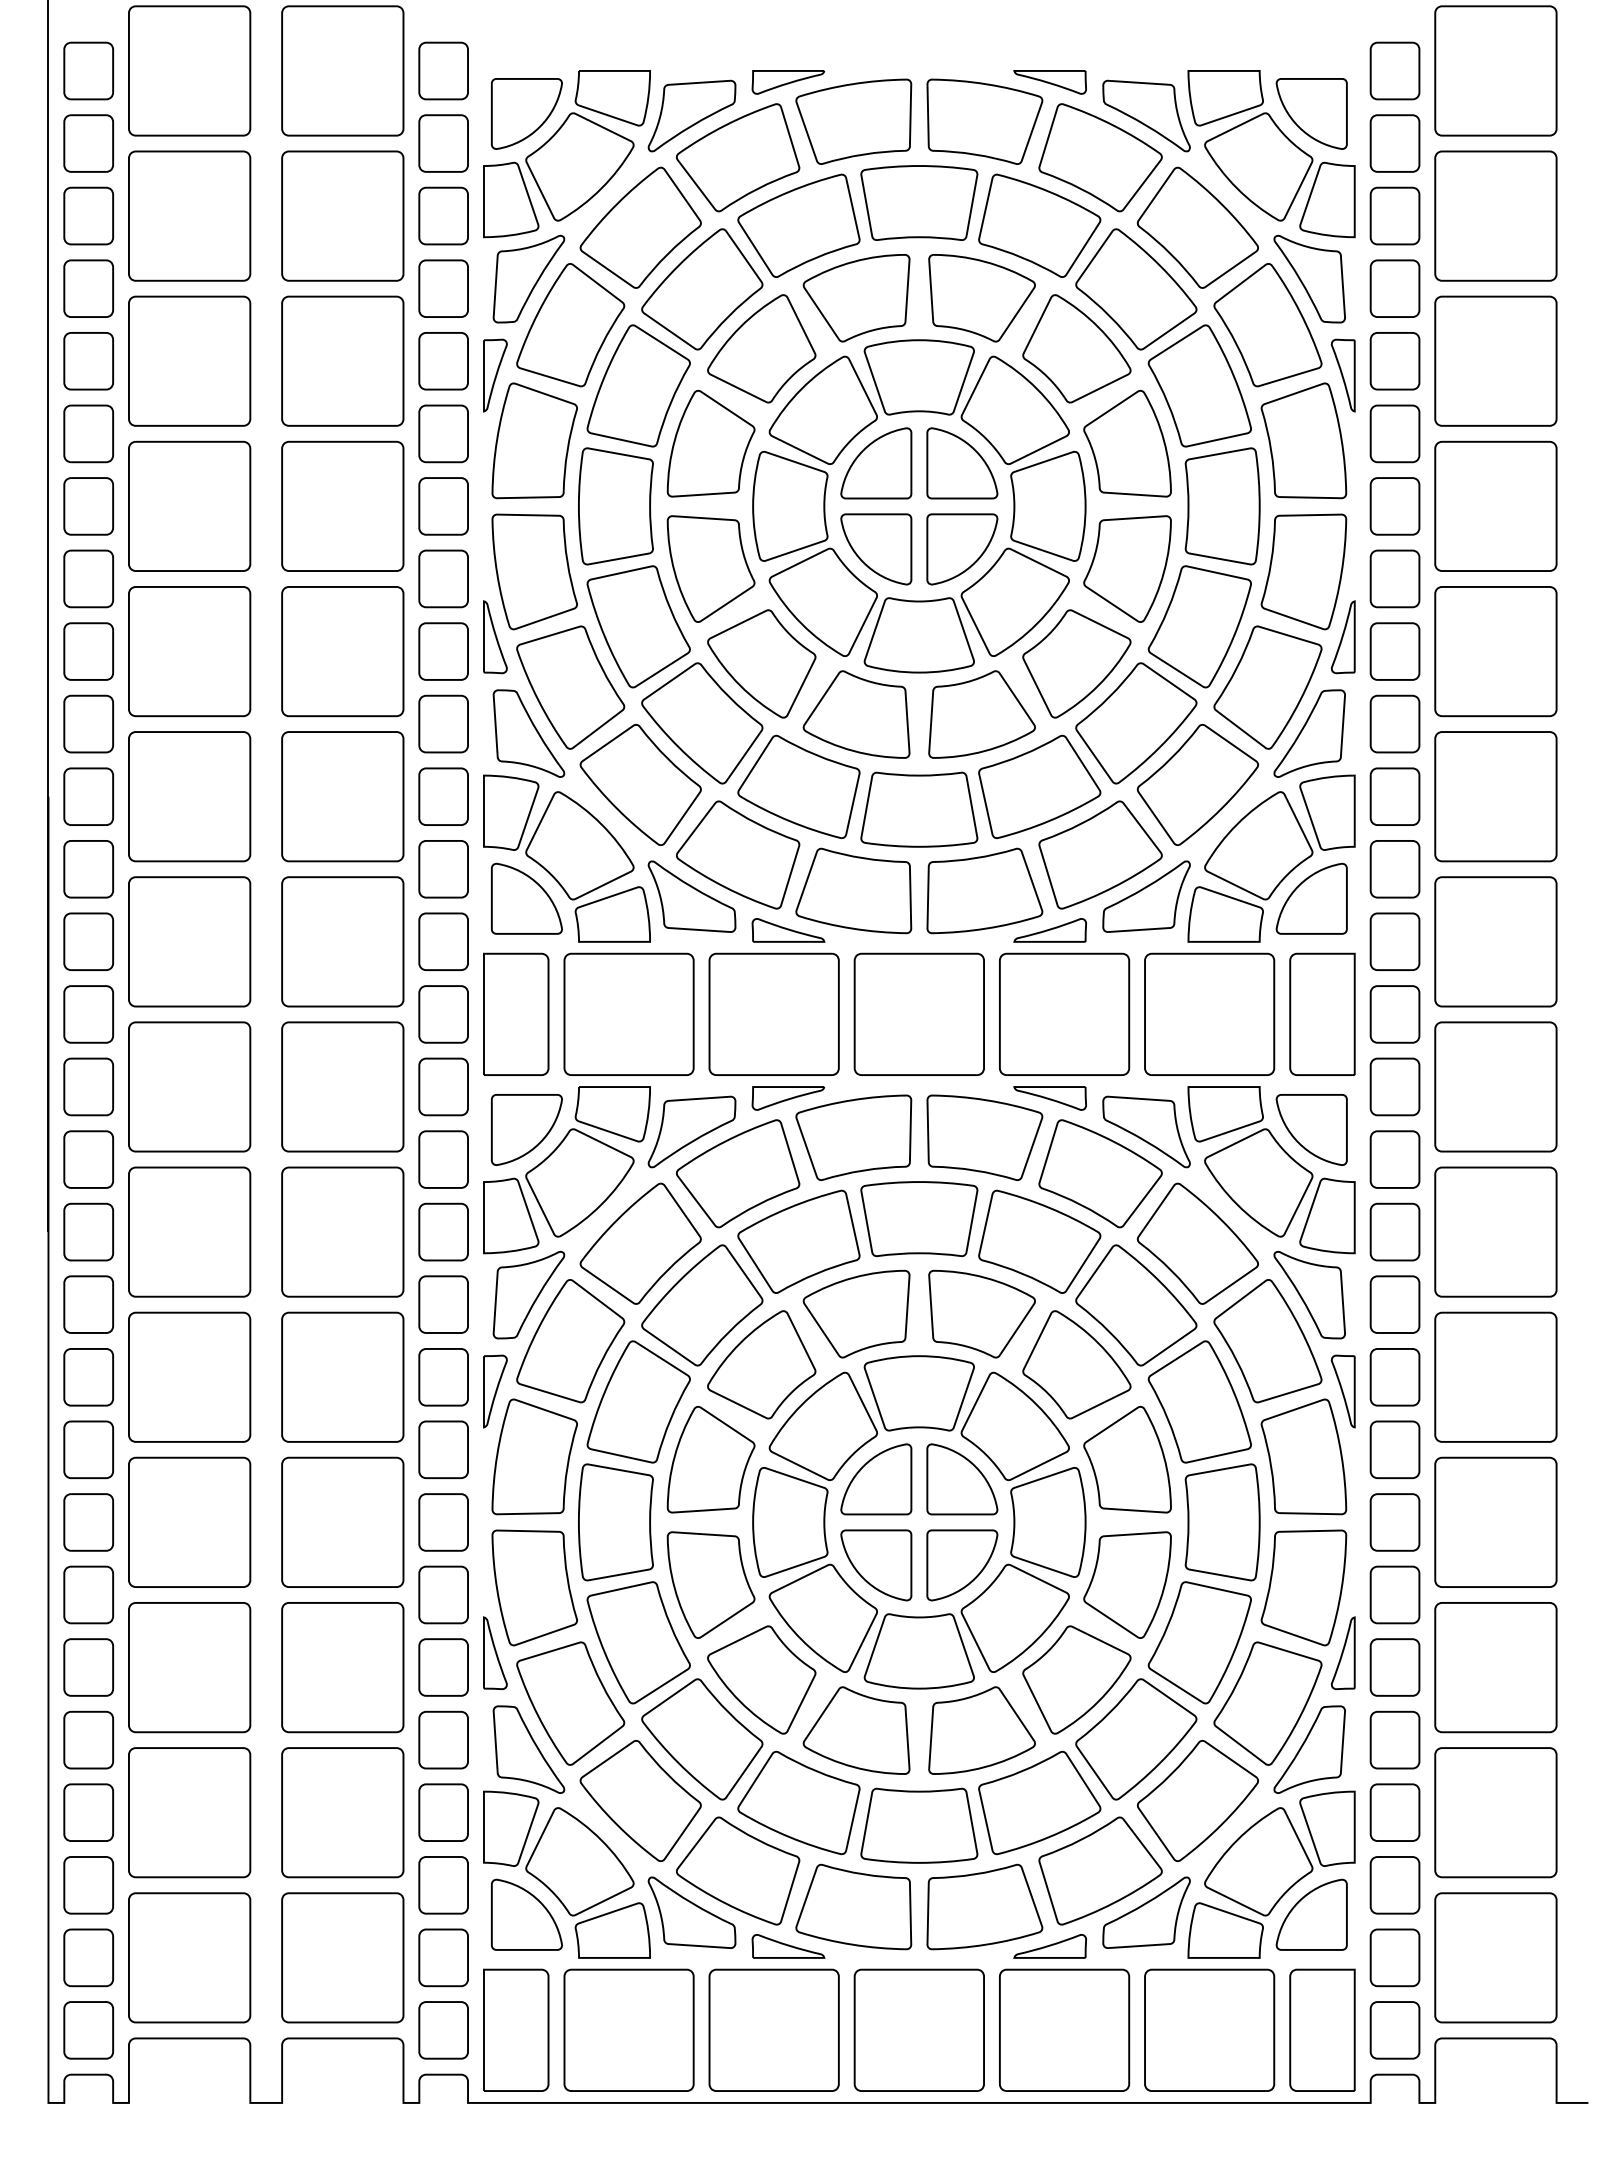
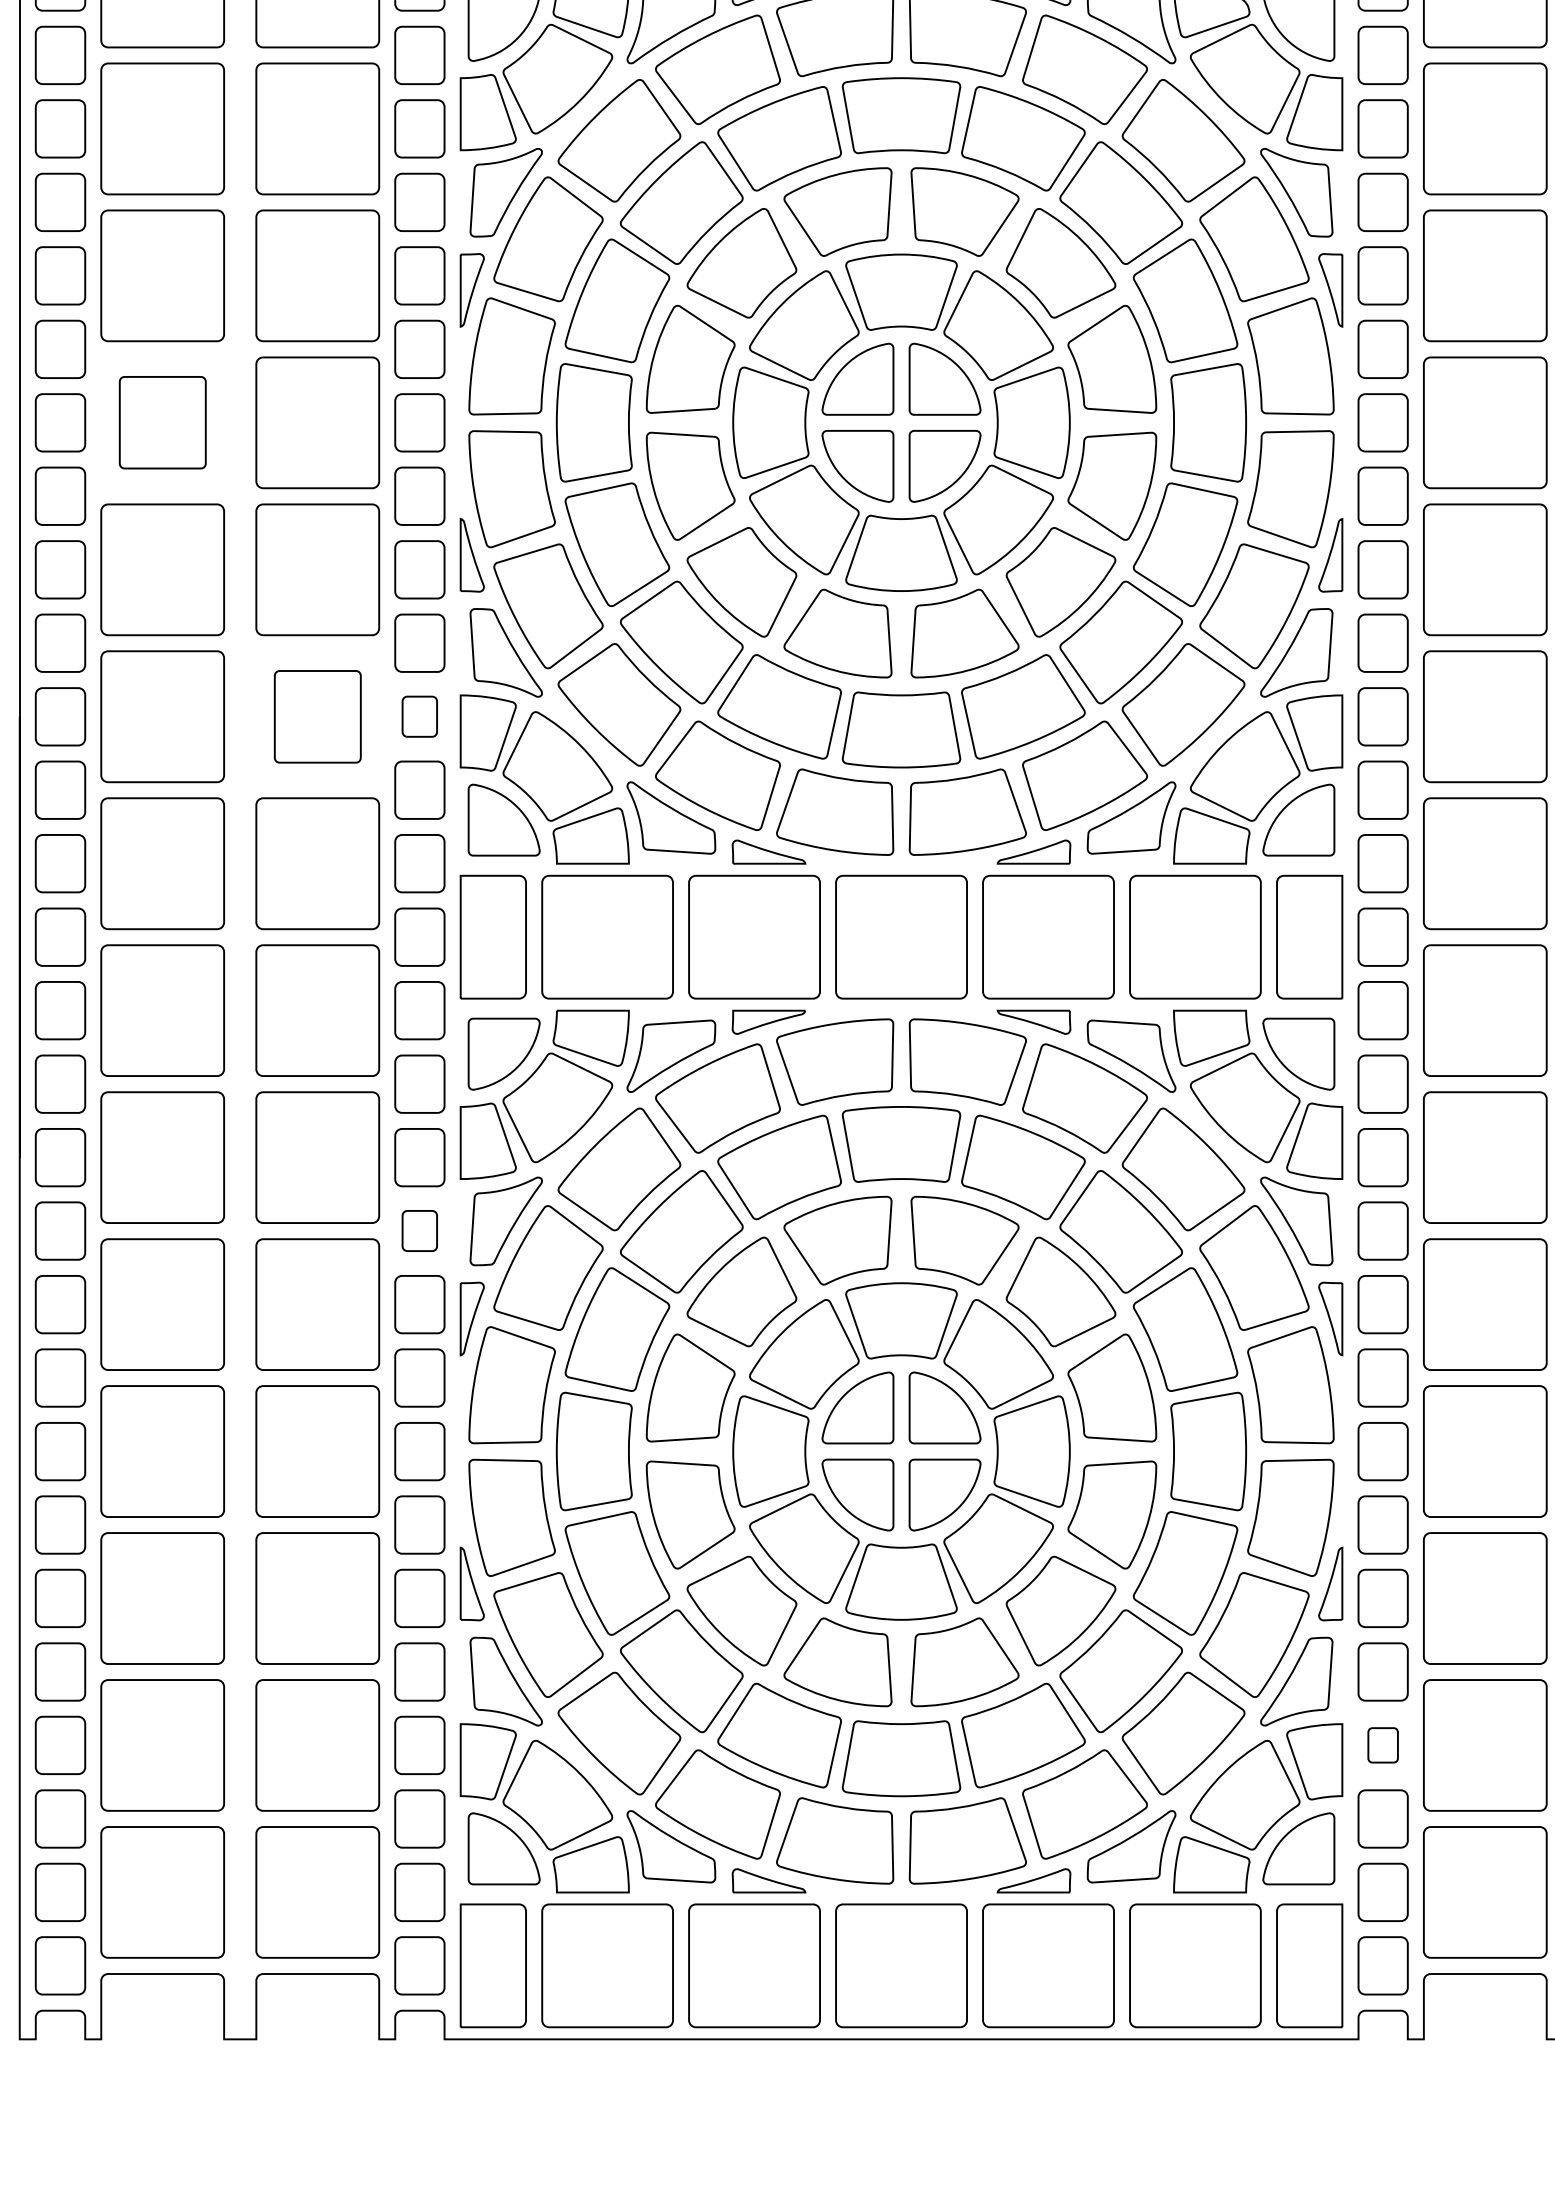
part: (189, 505) -> (162, 421), size x0.7
part: (342, 796) -> (317, 716), size x0.7
part: (443, 796) -> (419, 716), size x0.7
part: (443, 1304) -> (419, 1230), size x0.7
part: (1394, 1812) -> (1382, 1745), size x0.6

